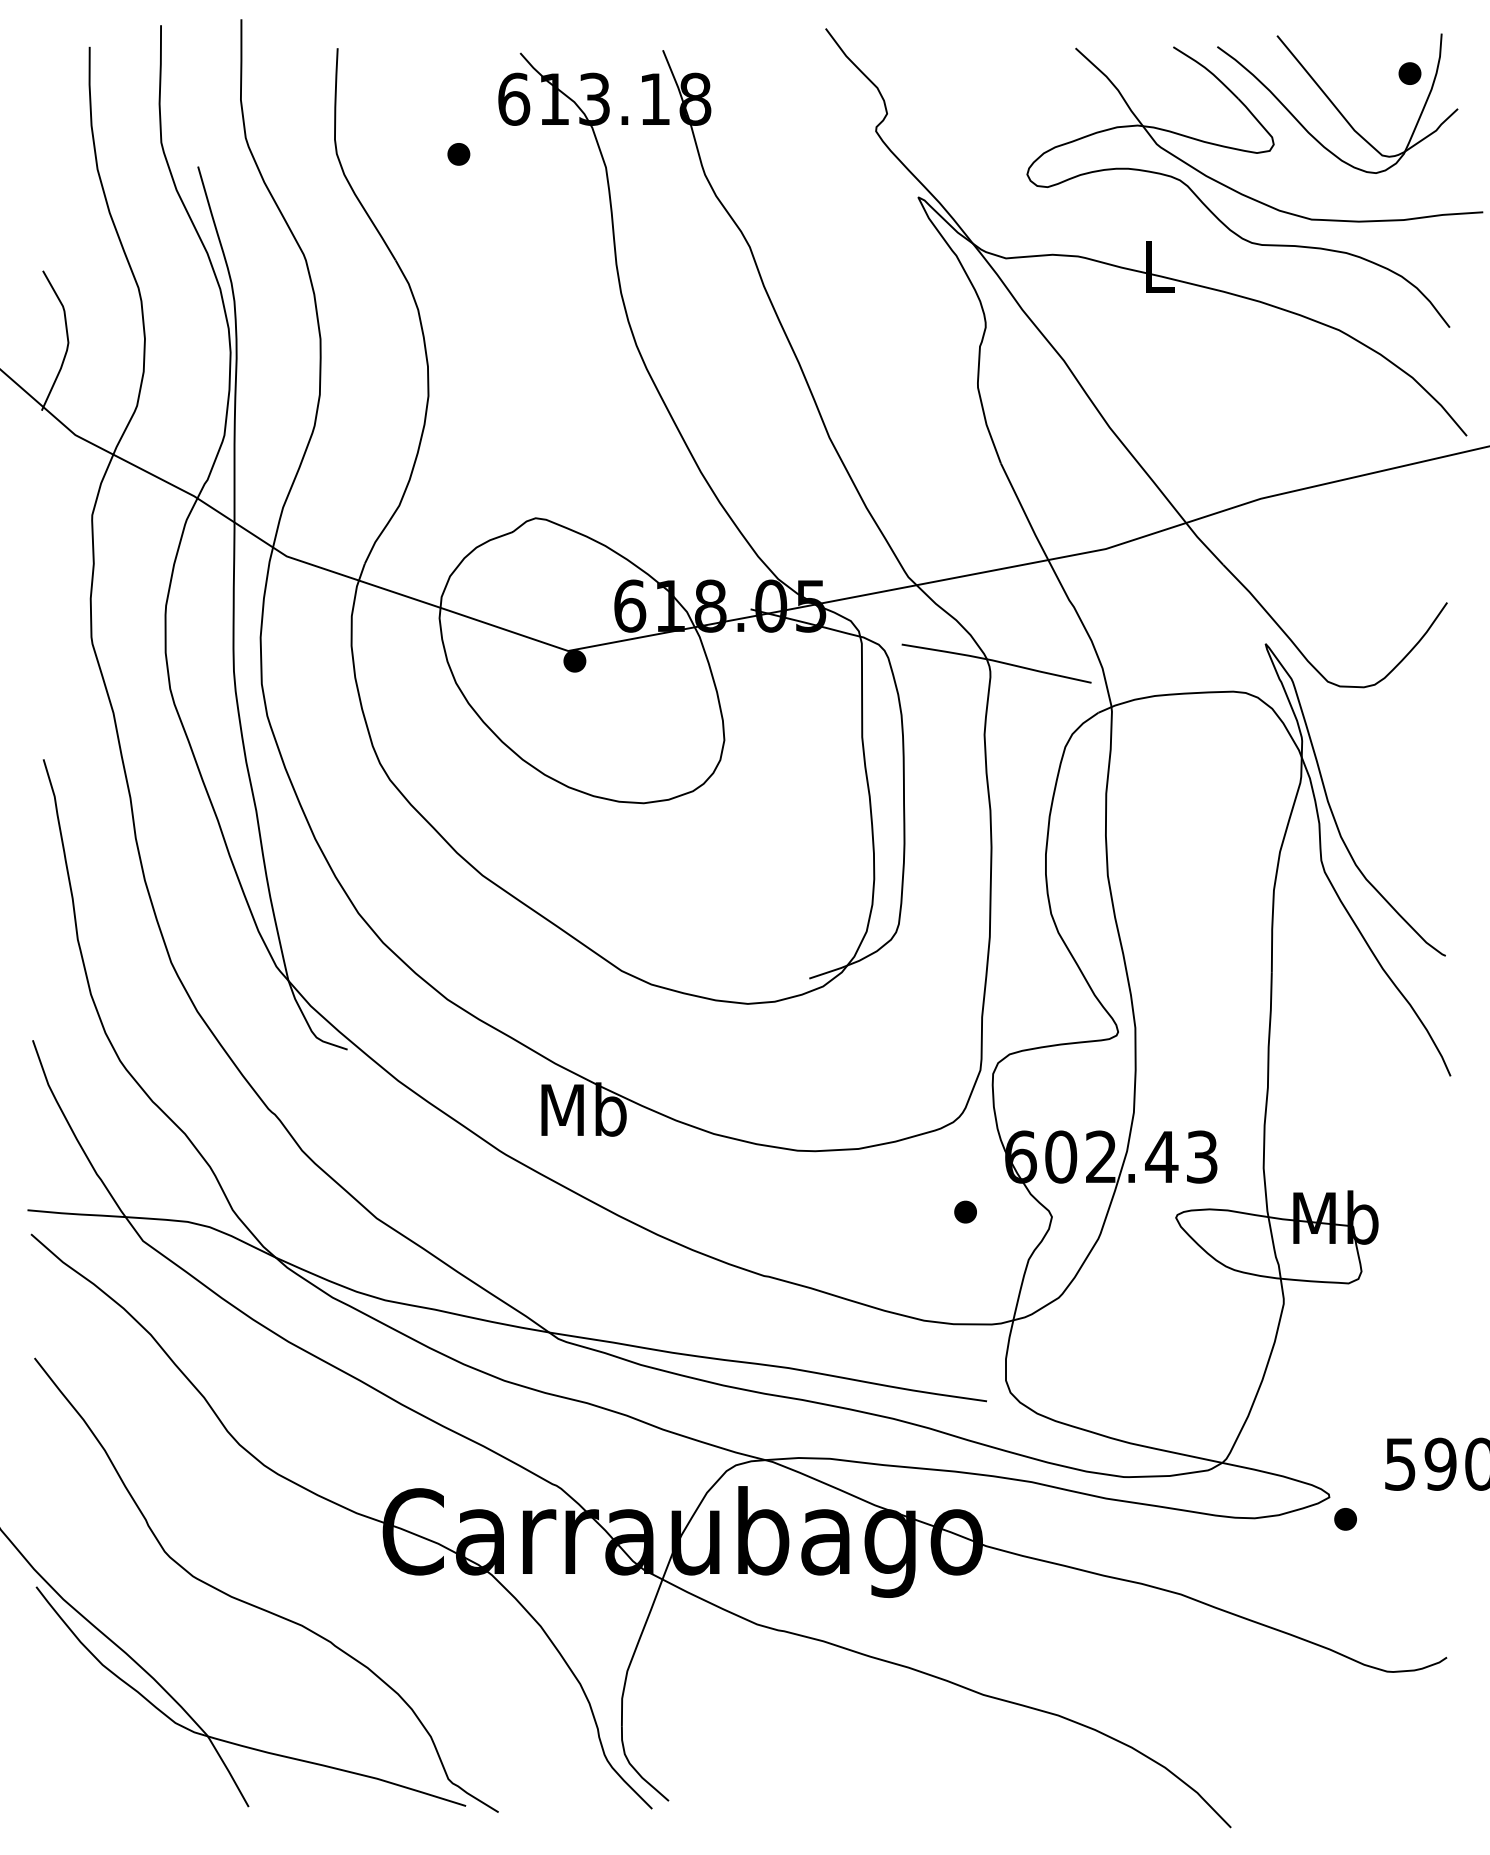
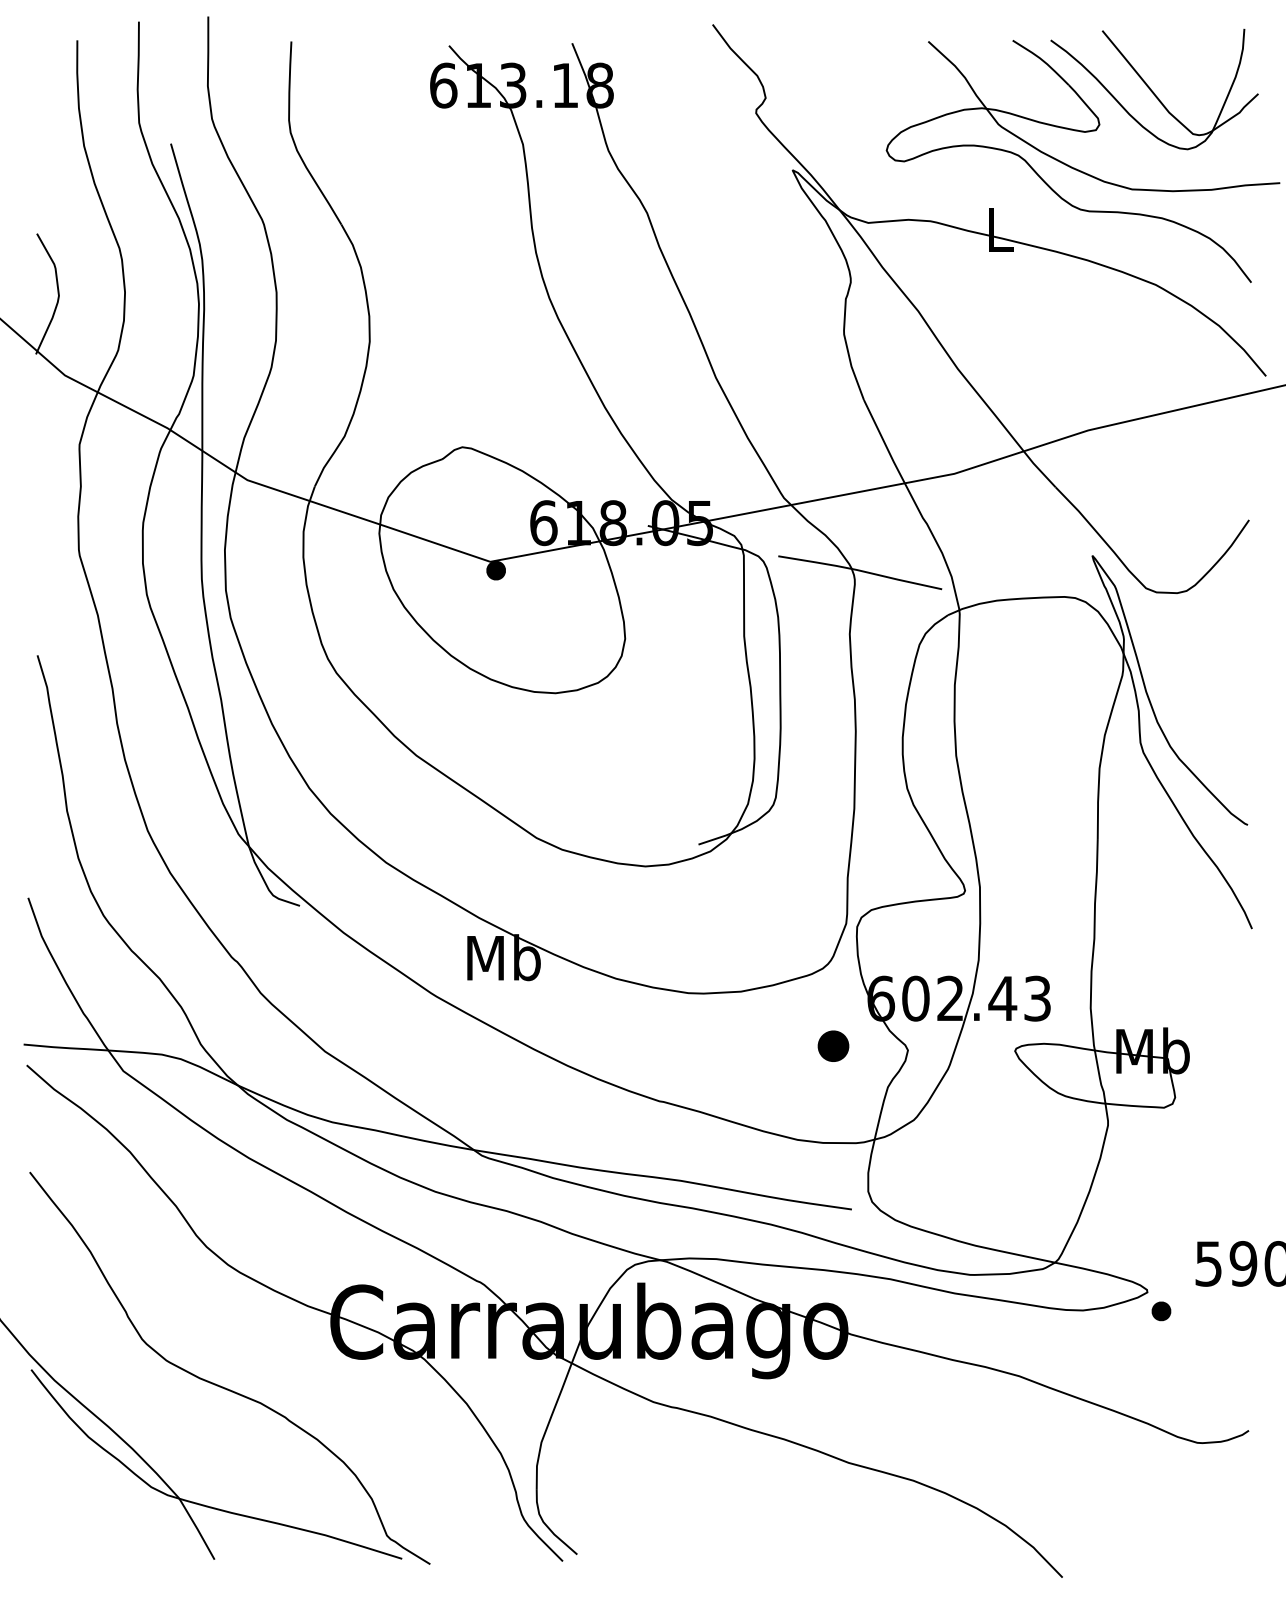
part: (1409, 73) -> (1216, 63), removed
part: (458, 154) -> (395, 133), removed
part: (965, 1211) -> (833, 1045), size x1.6

